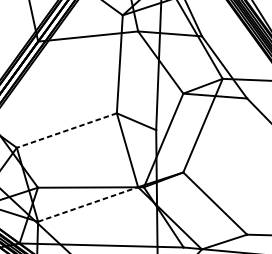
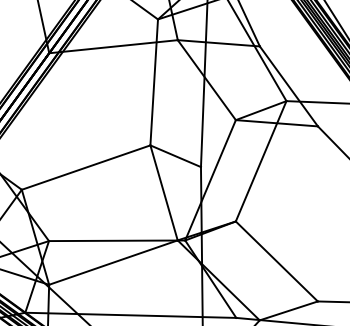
line: (66, 130) -> (85, 167), dashed -> solid
line: (88, 204) -> (113, 262), dashed -> solid

